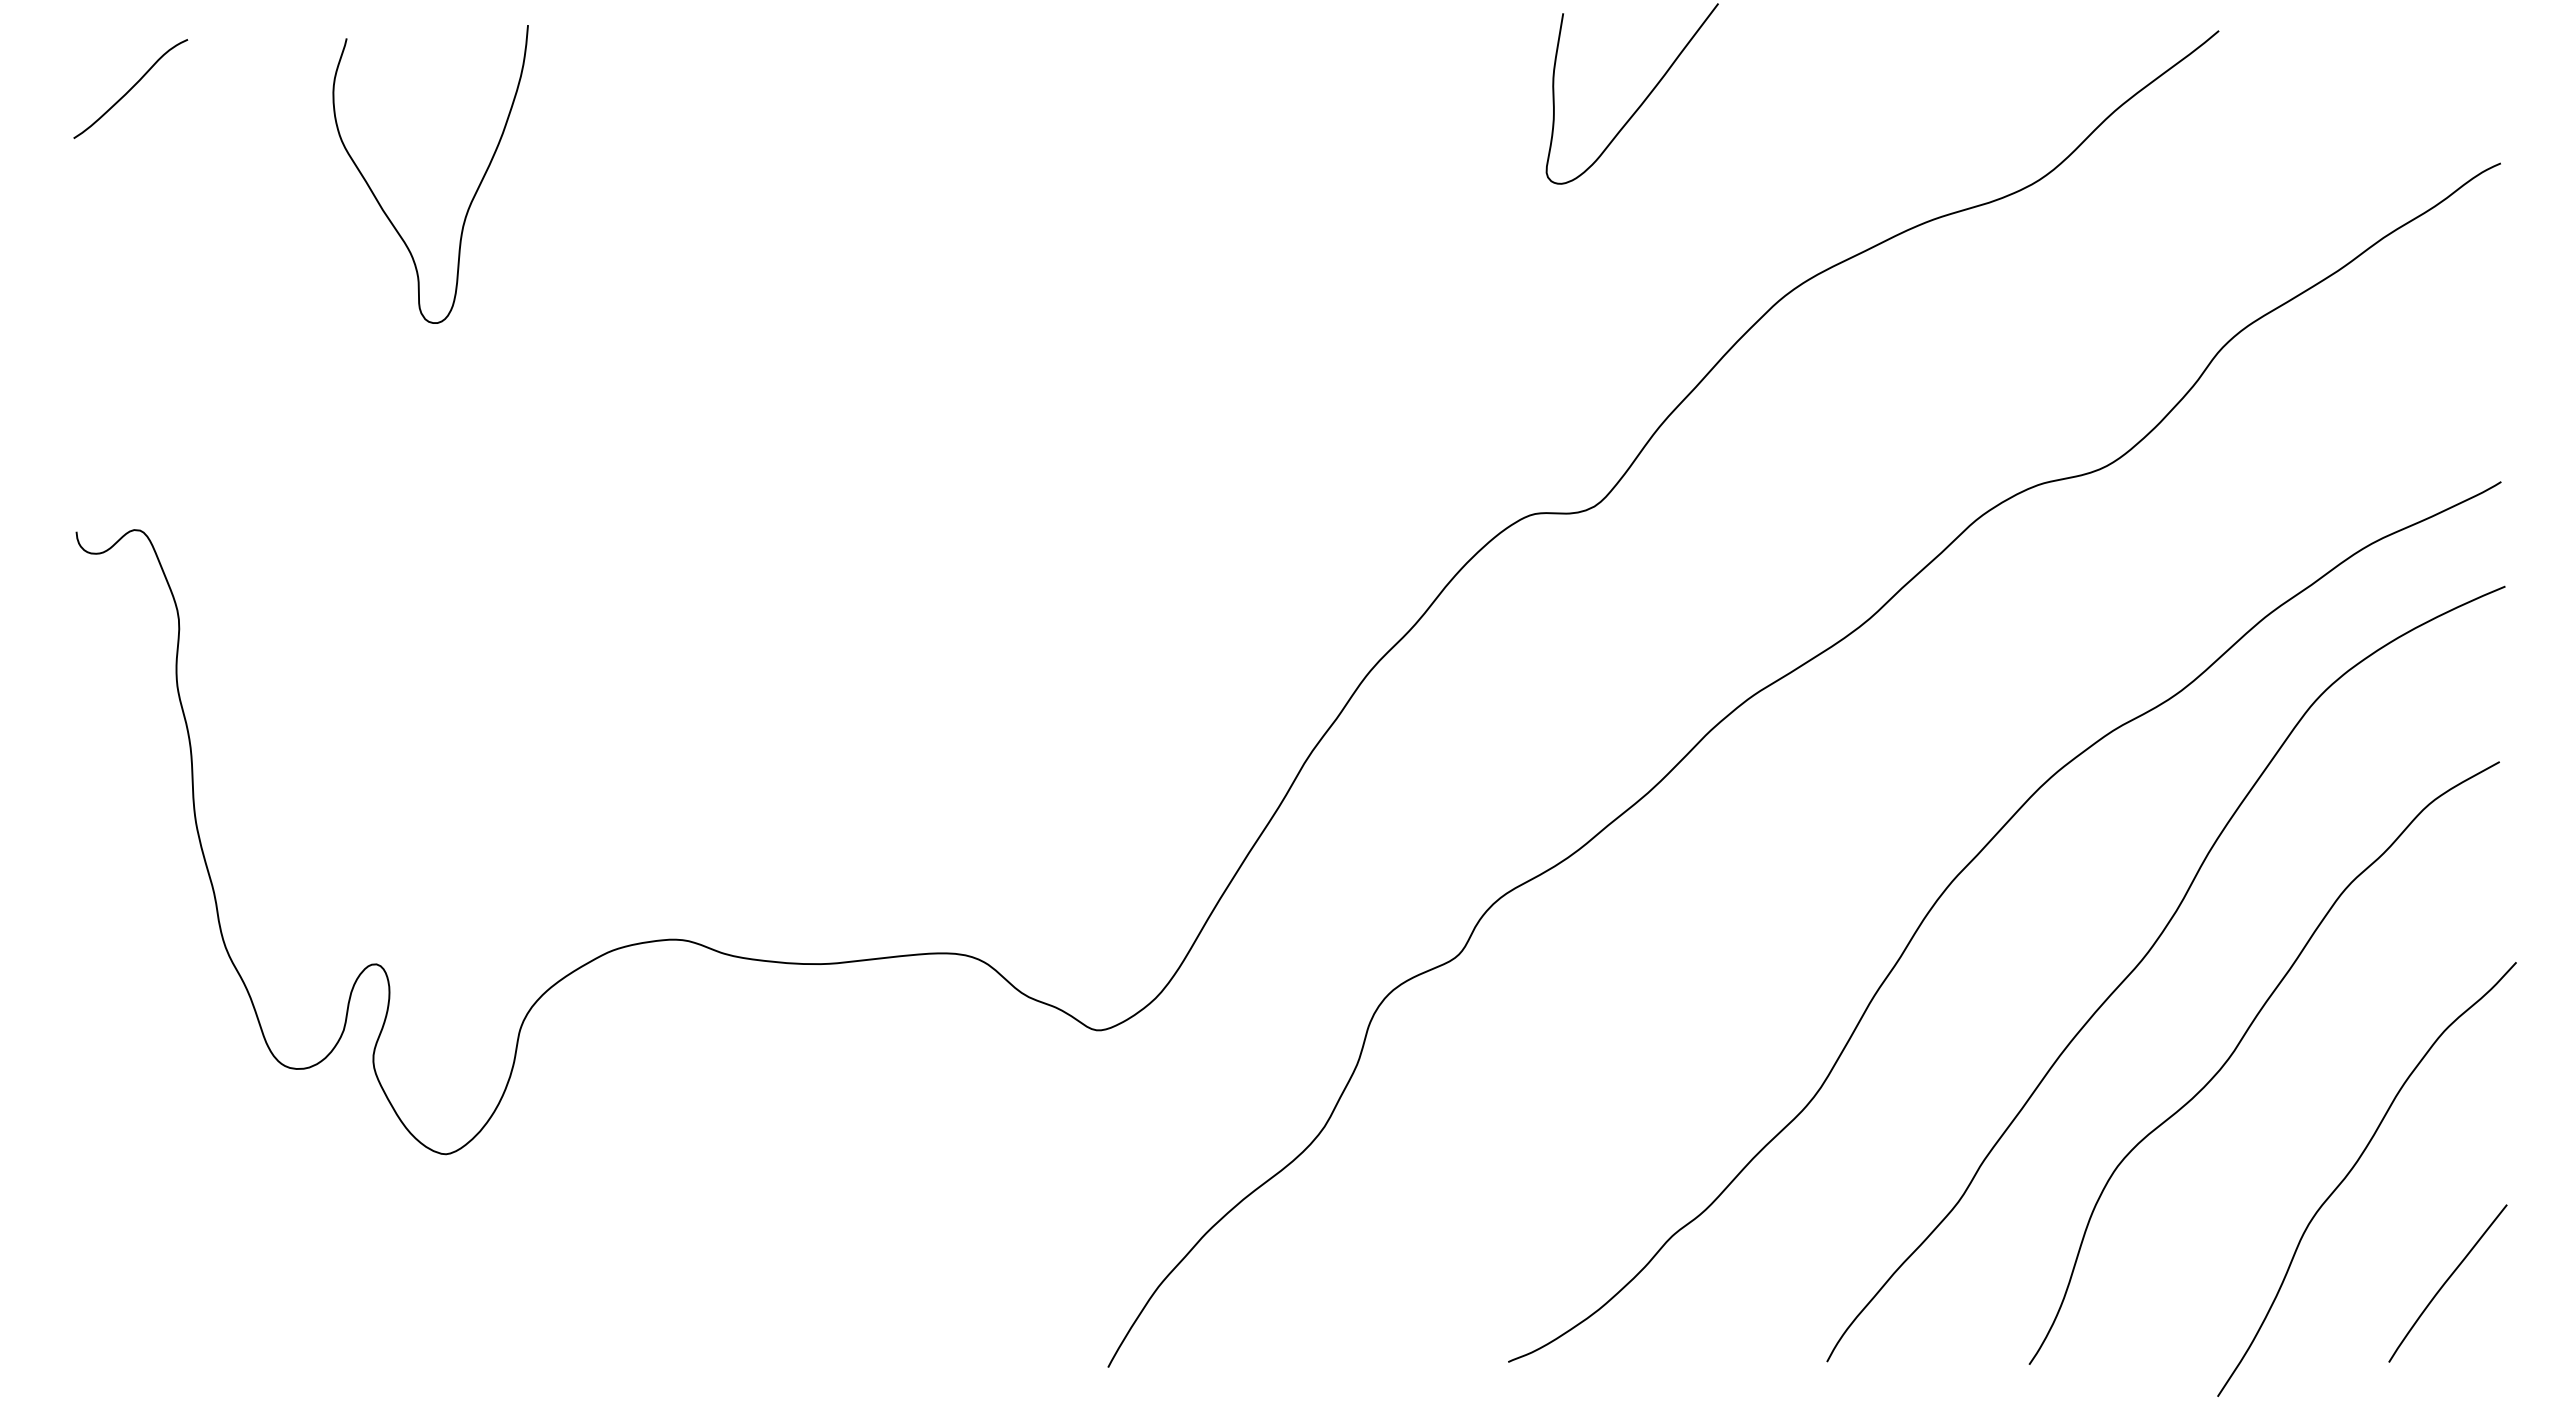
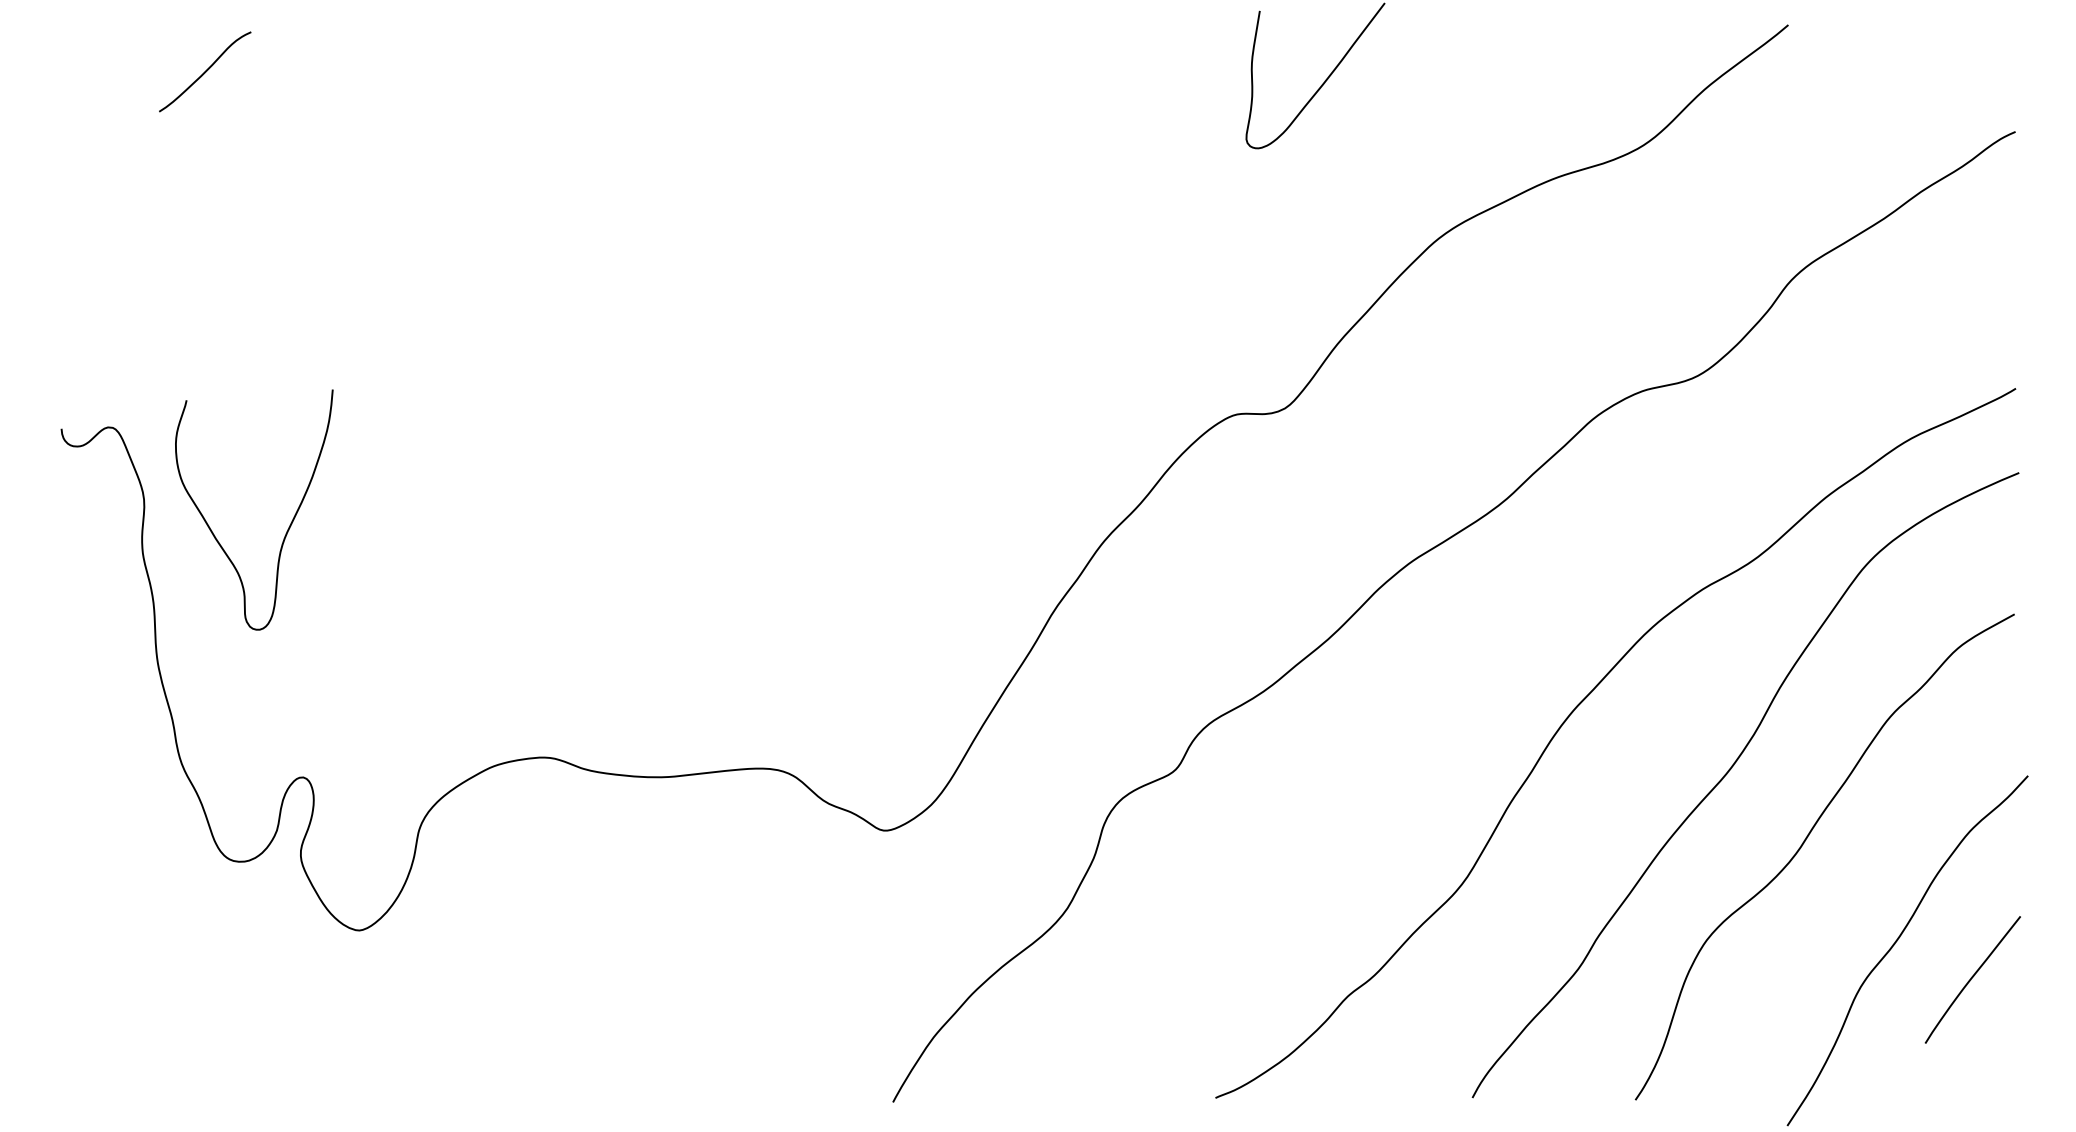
curve: (130, 88) -> (204, 71), moved
curve: (473, 195) -> (288, 526), moved
curve: (2446, 1282) -> (1971, 979), moved

